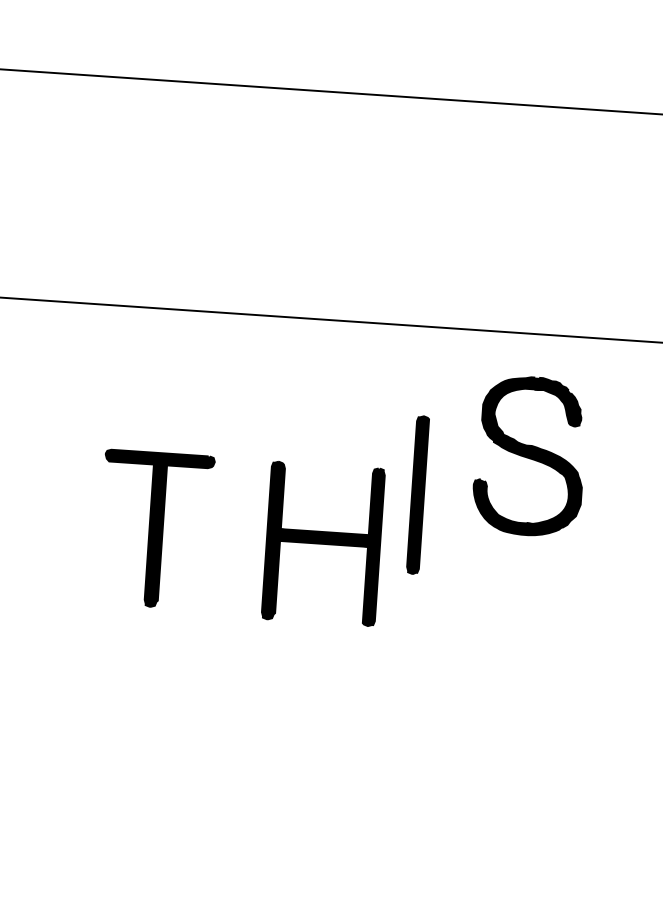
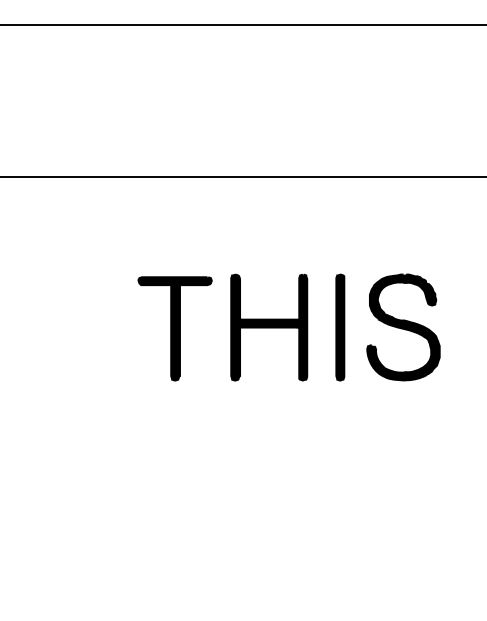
part: (529, 456) -> (403, 327), moved
part: (418, 494) -> (340, 327), moved
part: (154, 529) -> (174, 328), moved

